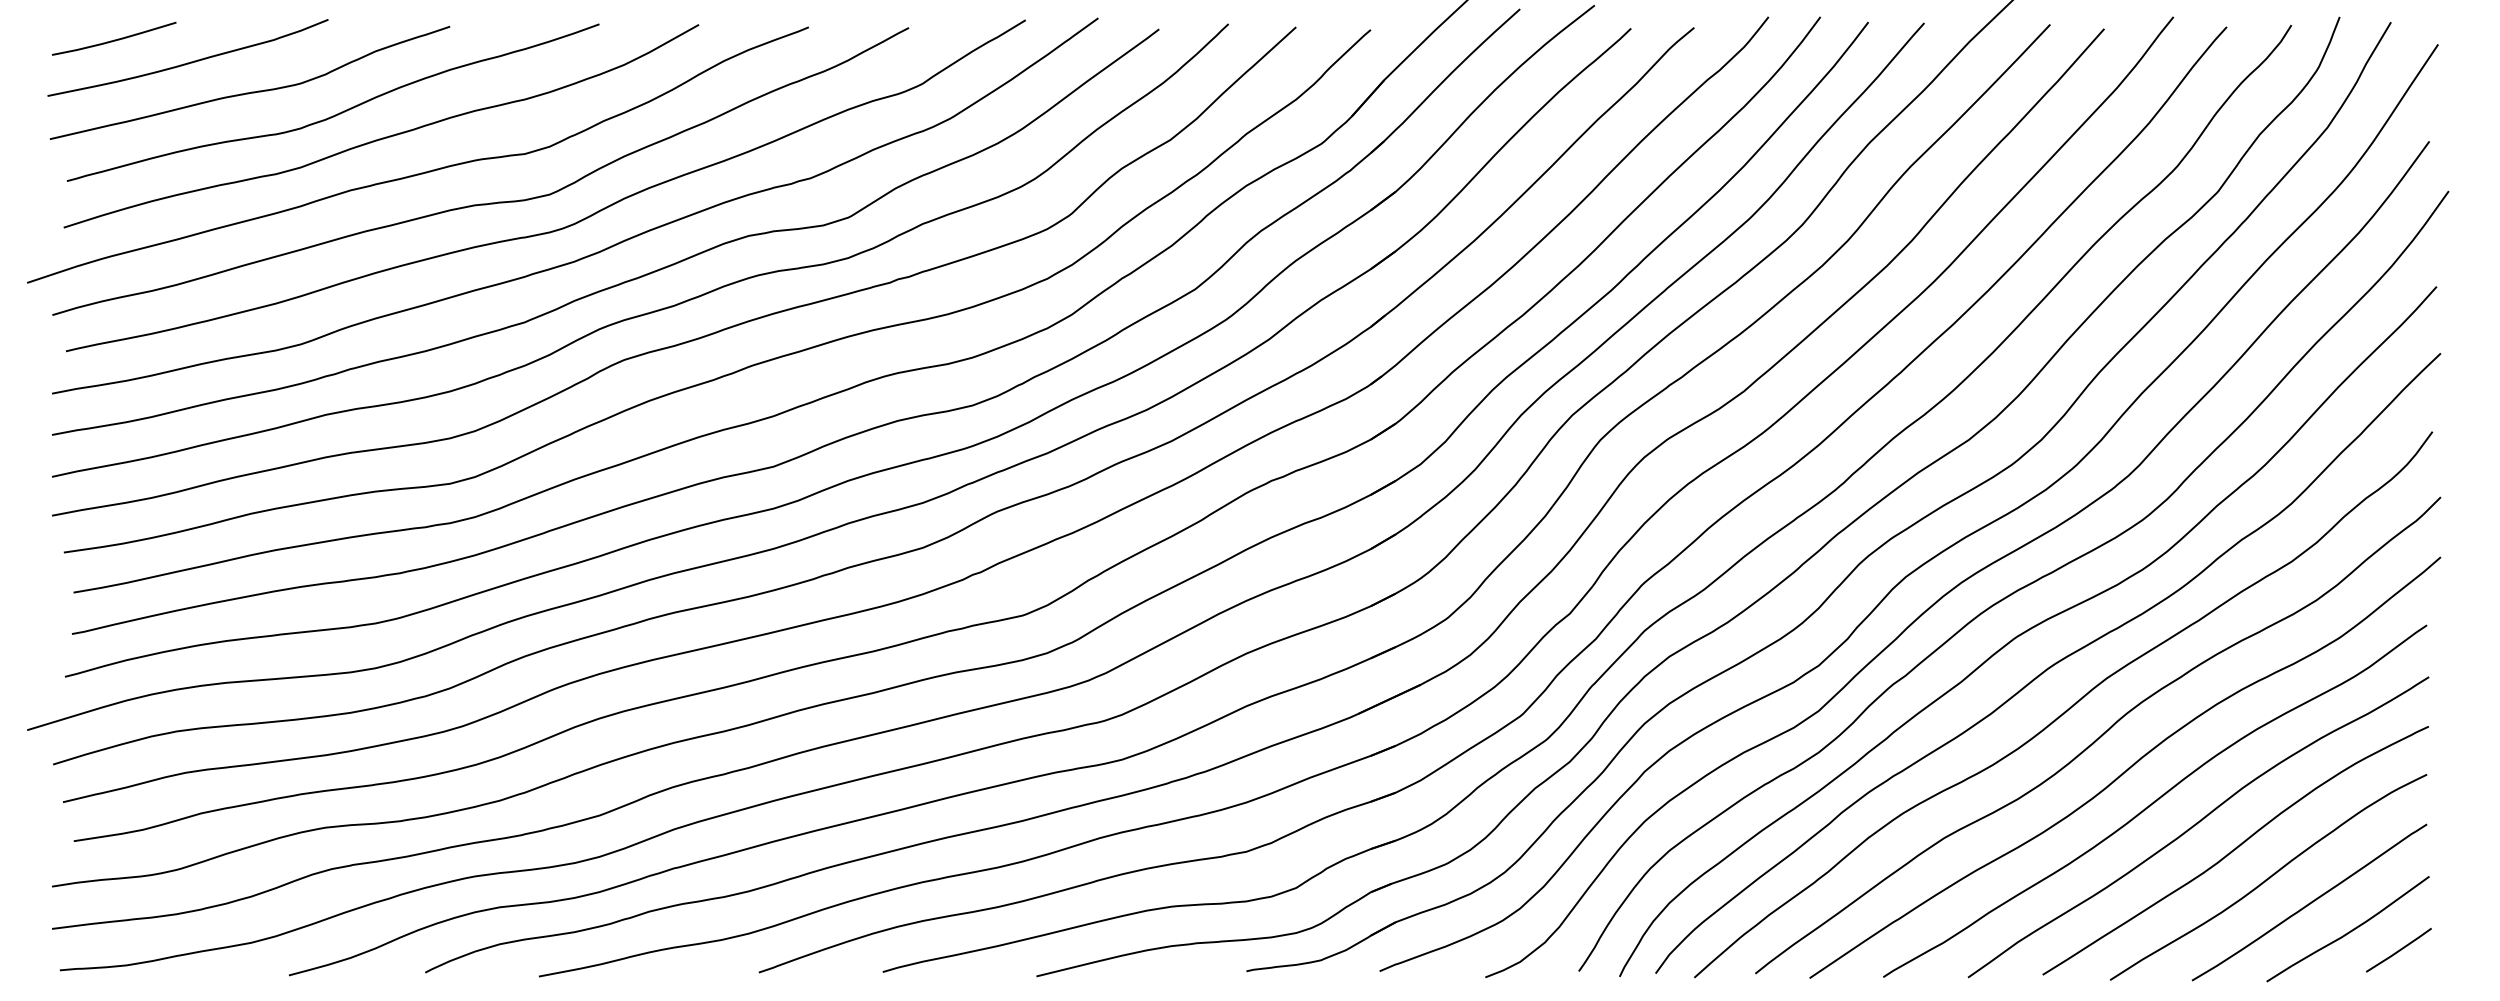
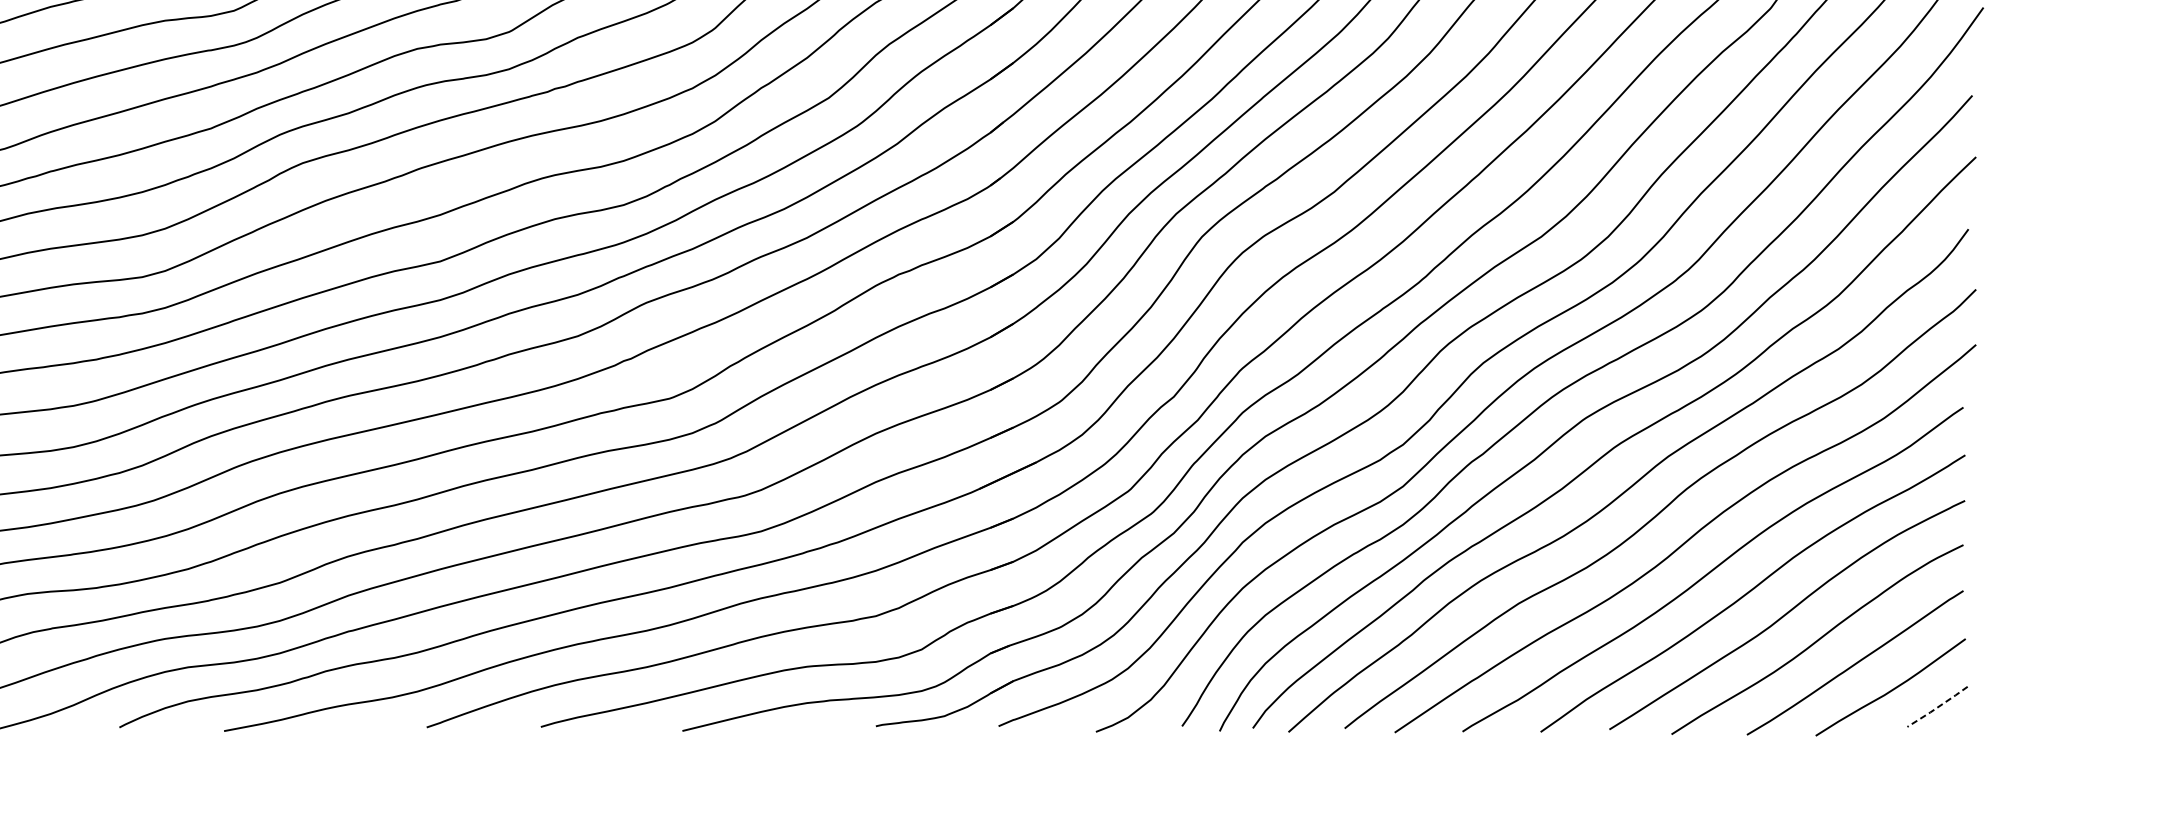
line: (2399, 950) -> (1938, 707), solid -> dashed

